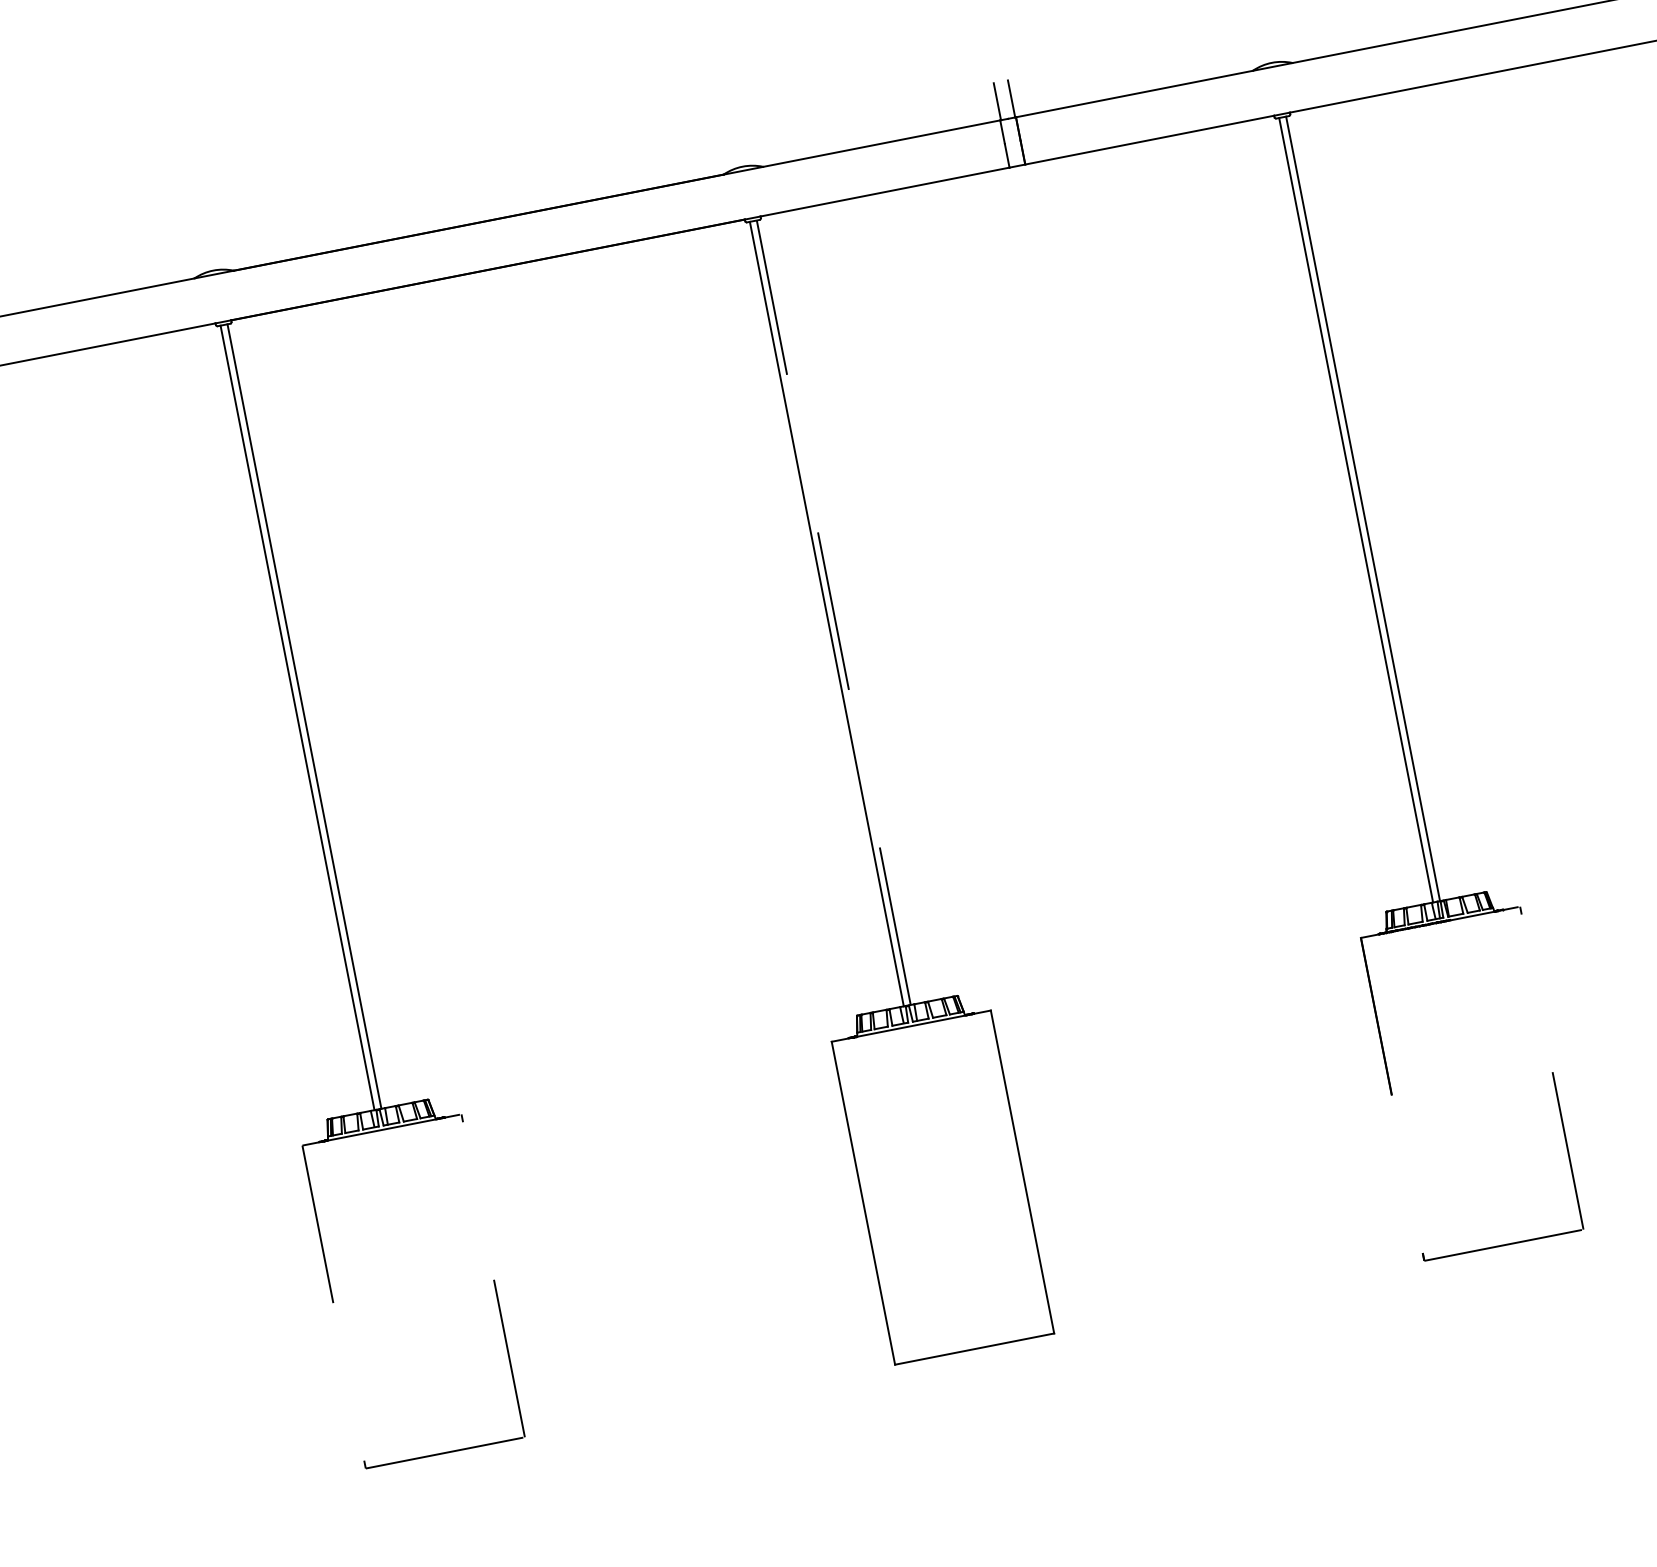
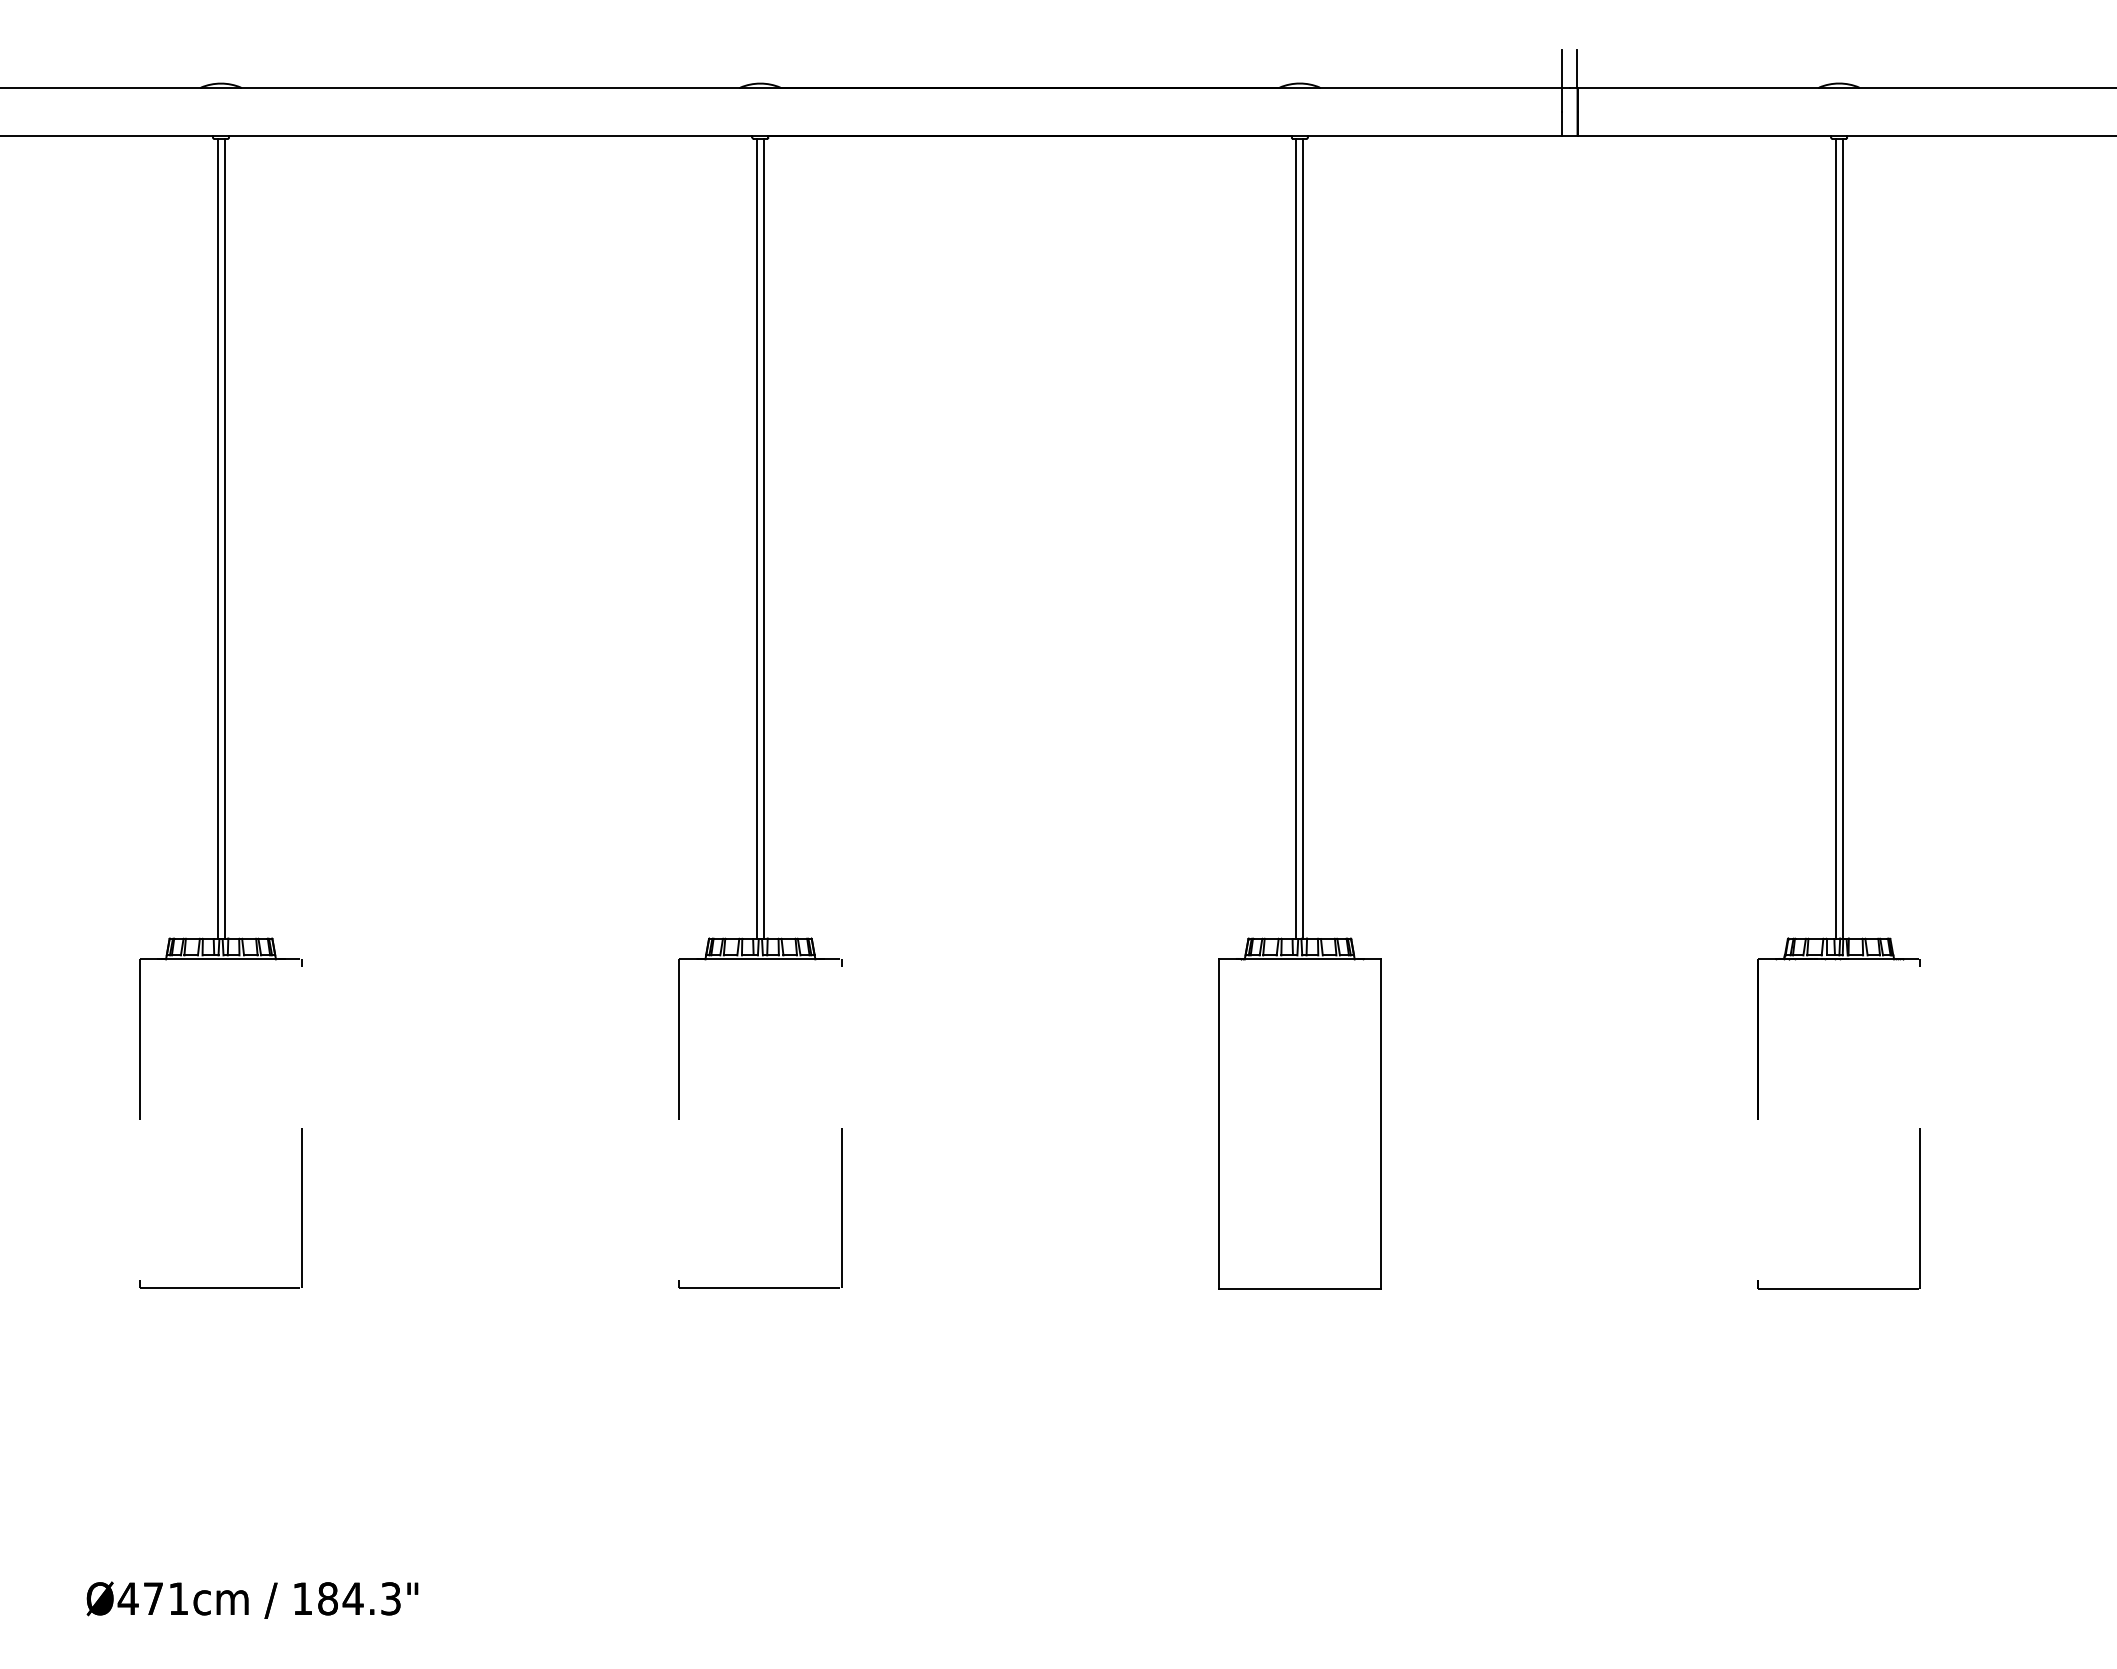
line: (833, 612) -> (1303, 538), dashed -> solid

